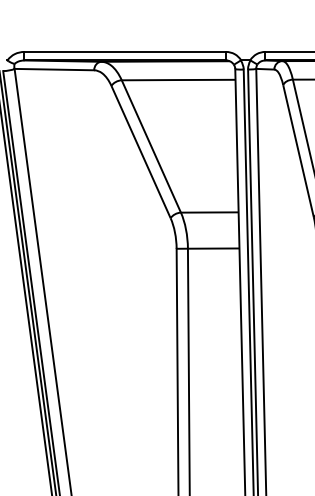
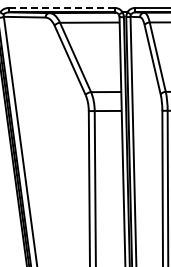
line: (124, 51) -> (61, 7), solid -> dashed

